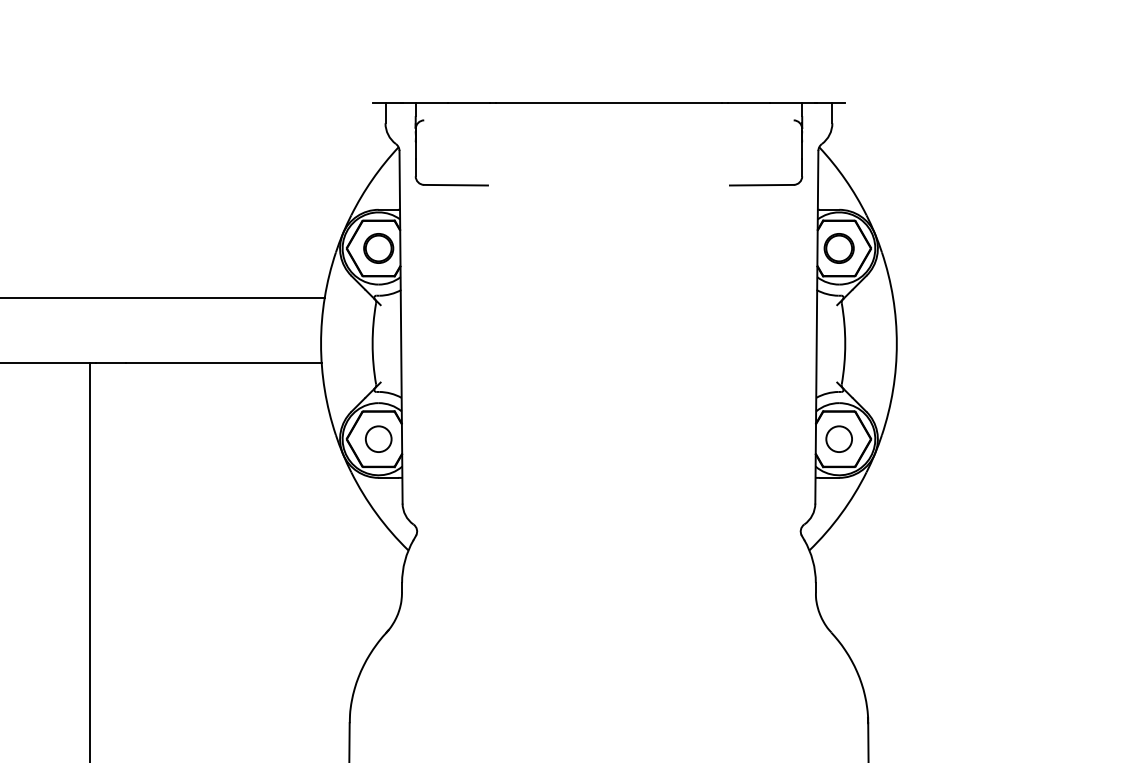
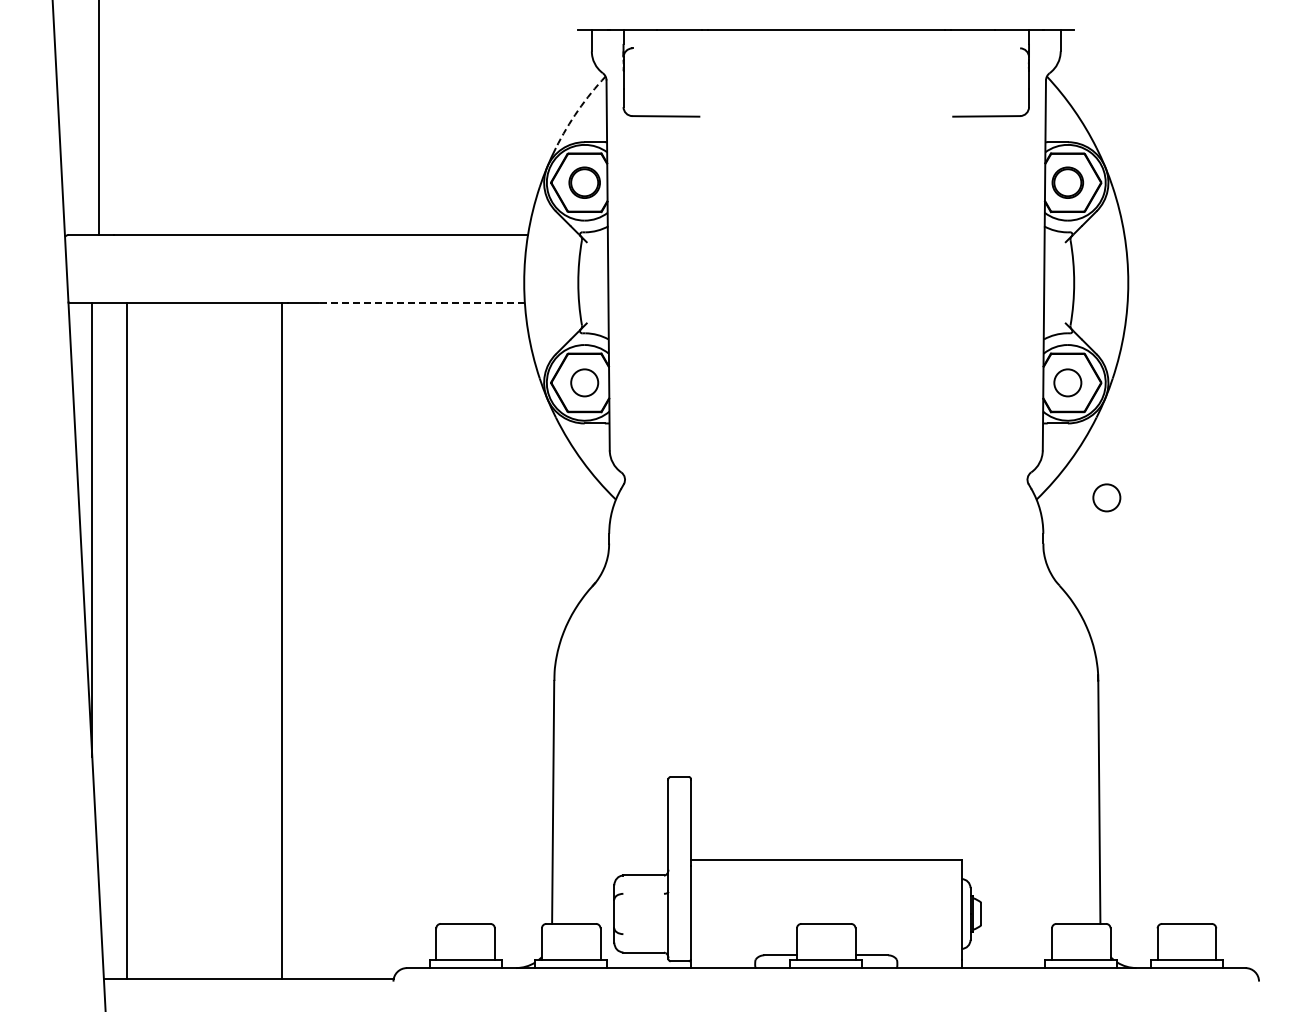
arc: (372, 179) -> (578, 110), solid -> dashed
line: (223, 362) -> (421, 302), solid -> dashed
circle: (876, 548) -> (1106, 497), added

